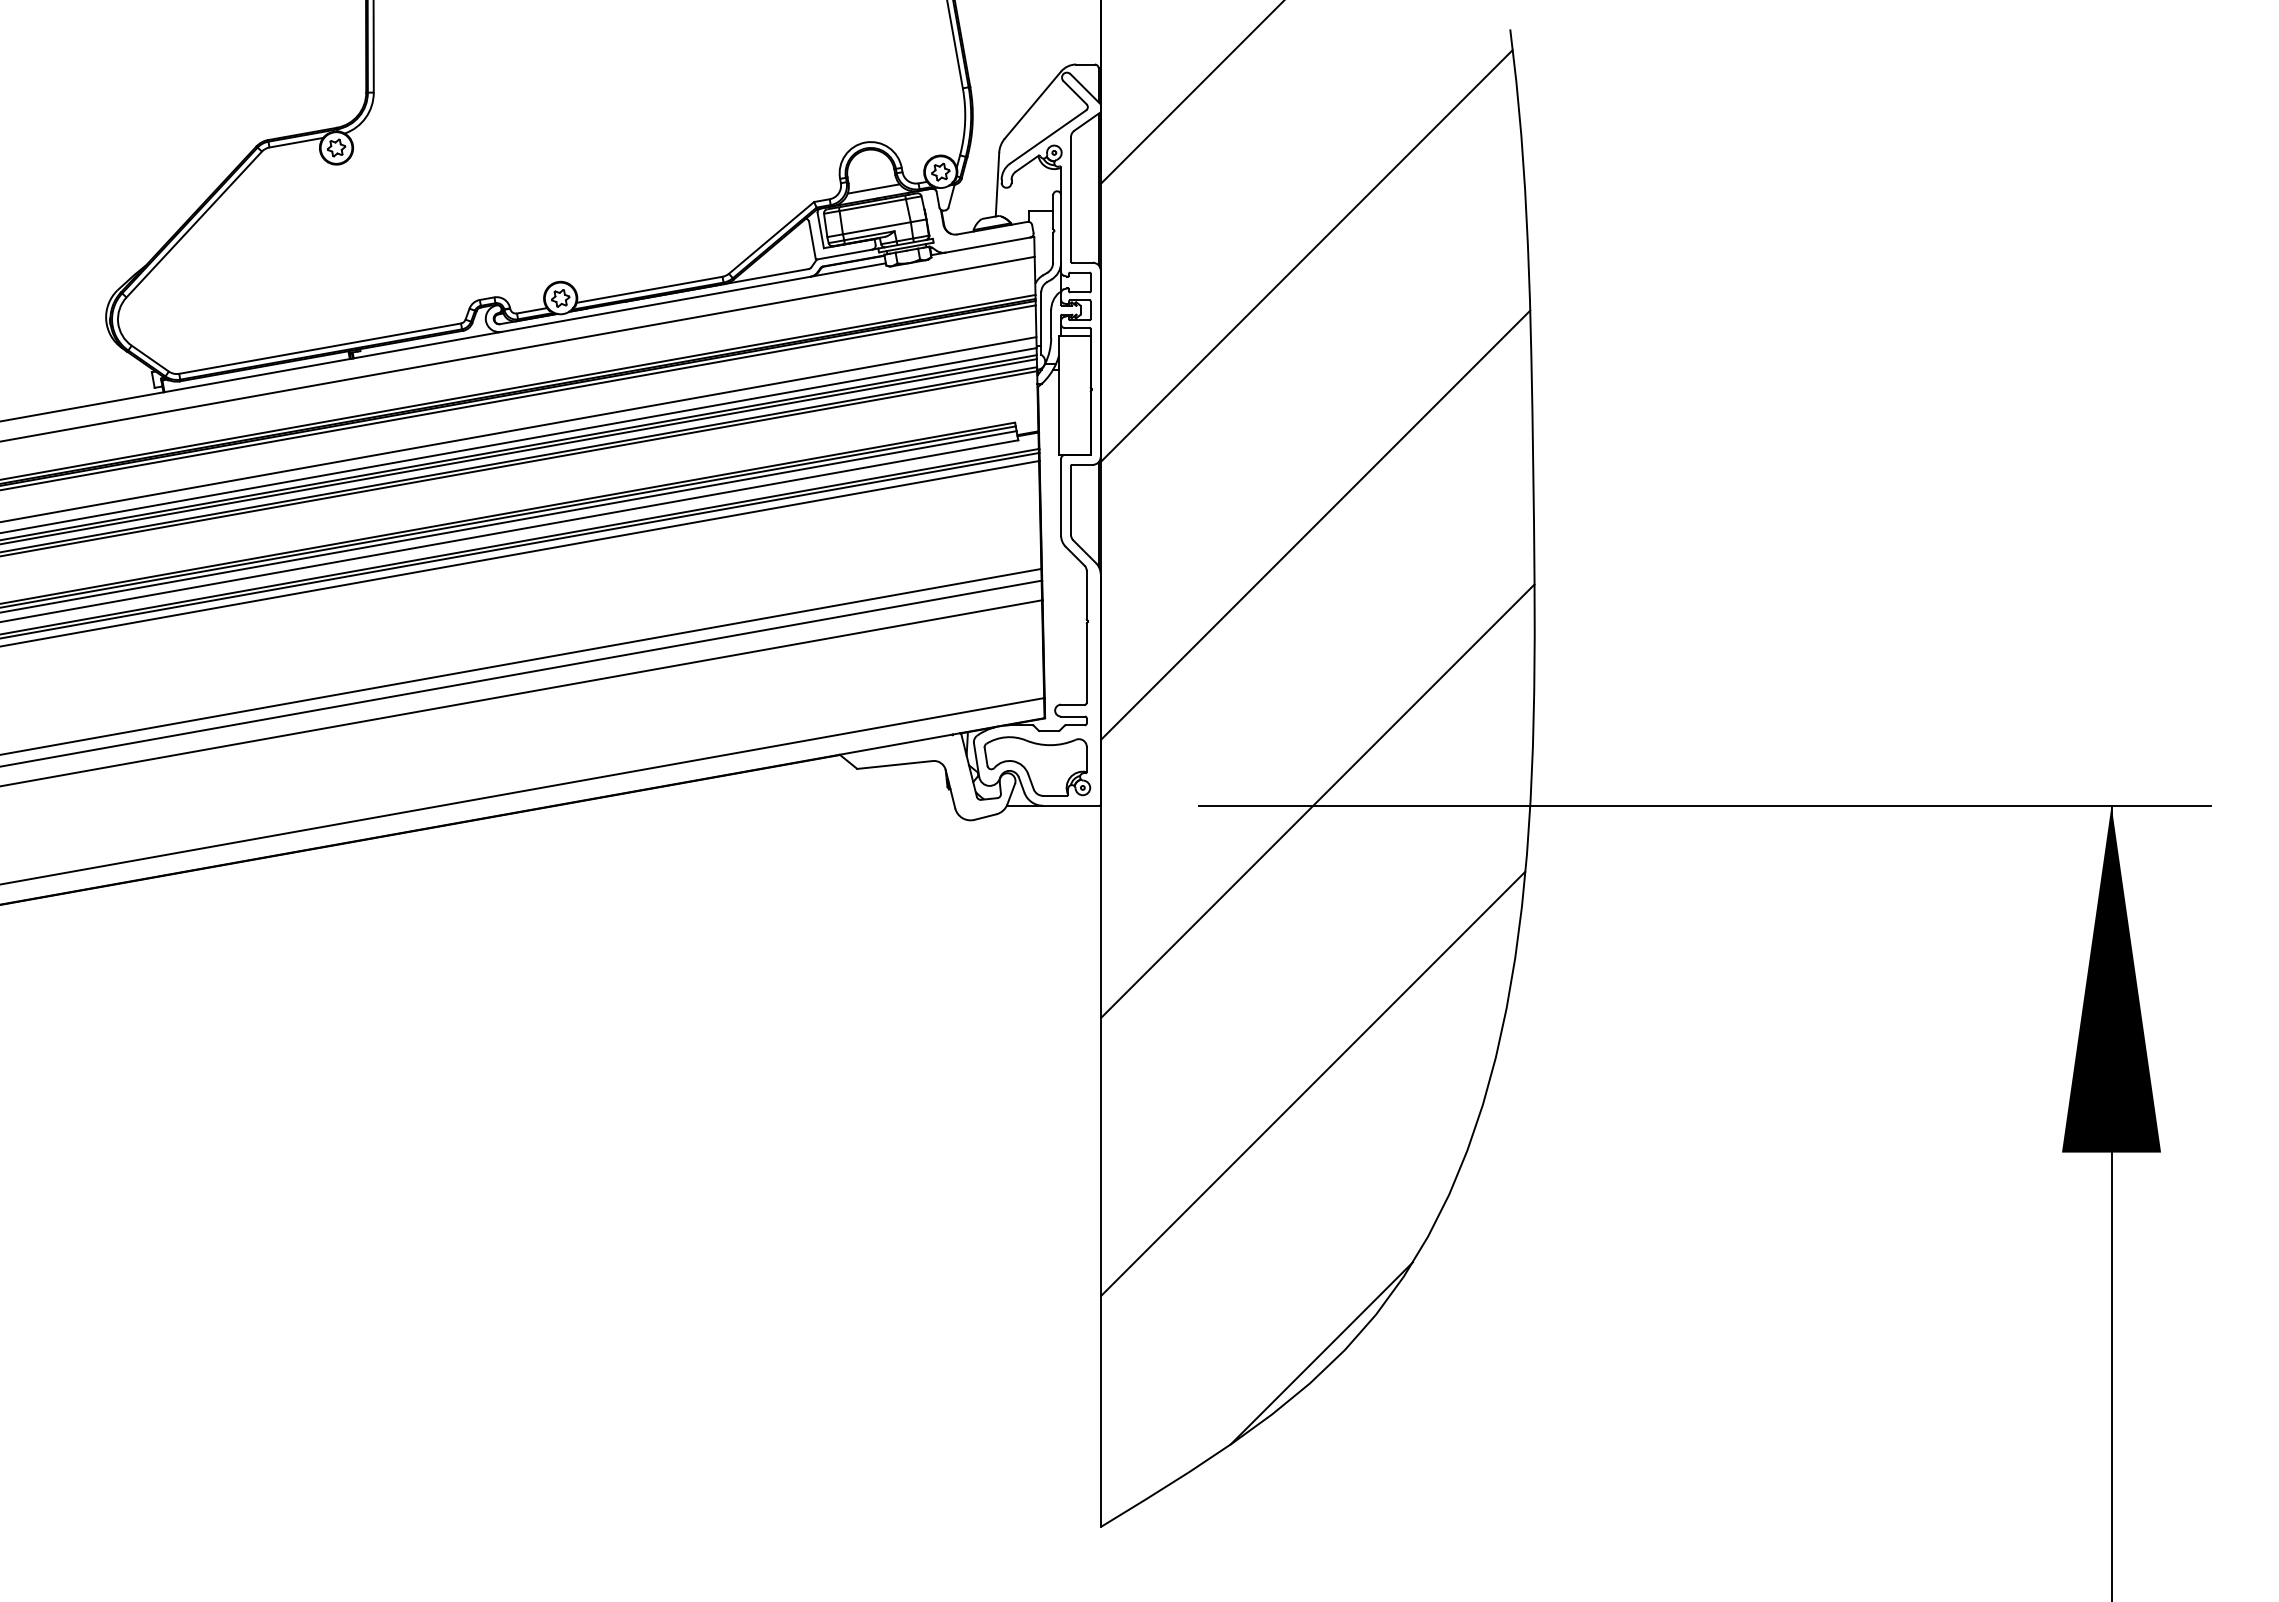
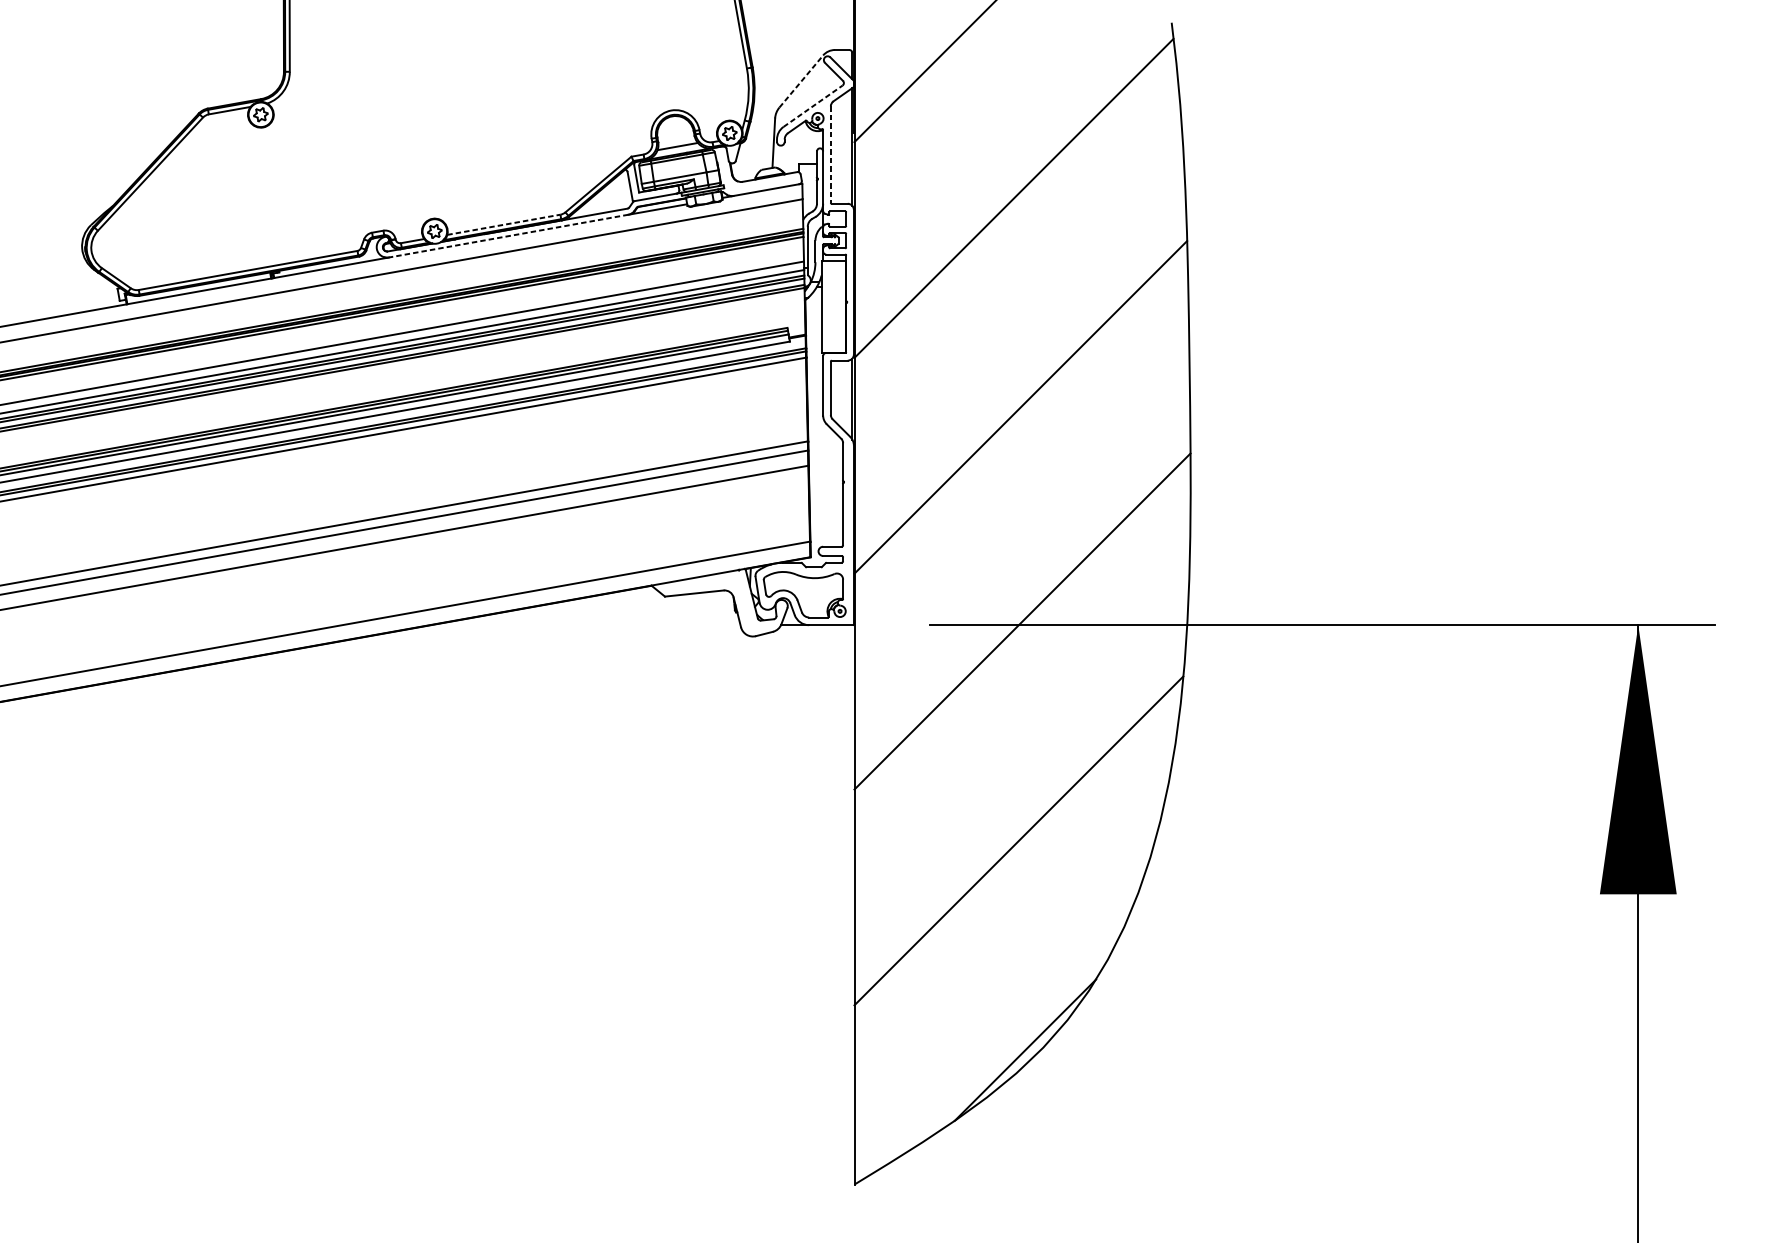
line: (1032, 105) -> (800, 81), solid -> dashed
line: (1048, 136) -> (813, 105), solid -> dashed
line: (1071, 199) -> (831, 154), solid -> dashed
line: (650, 289) -> (504, 224), solid -> dashed
line: (655, 304) -> (508, 236), solid -> dashed

